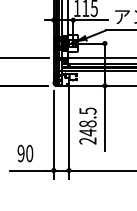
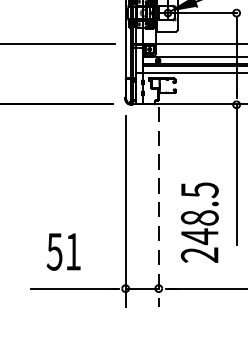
text: (87, 125) -> (198, 221), moved
line: (69, 133) -> (159, 208), solid -> dashed
text: (25, 153) -> (64, 251), 90 -> 51

